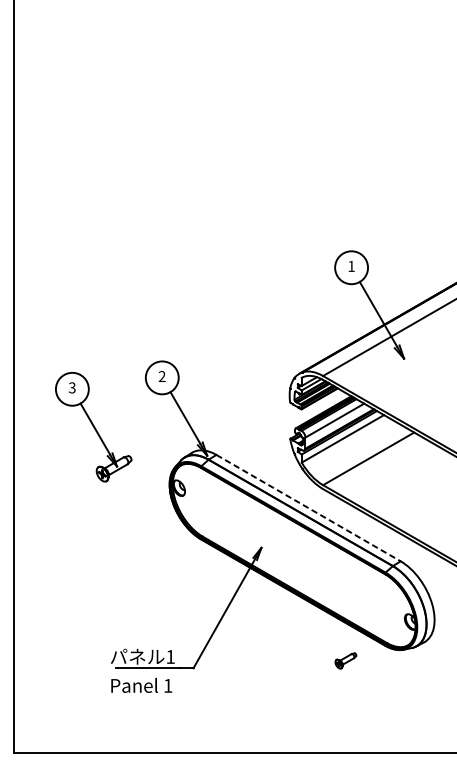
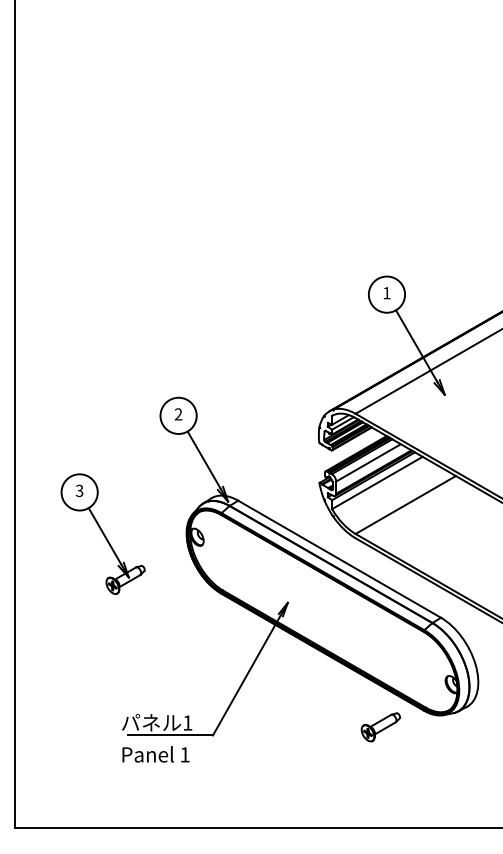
part: (93, 426) -> (102, 533), moved
line: (309, 508) -> (340, 559), dashed -> solid
part: (345, 661) -> (380, 727), size x1.67

